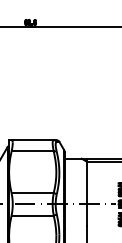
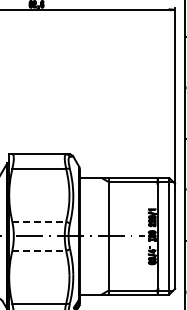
line: (32, 192) -> (39, 221), solid -> dashed
line: (32, 215) -> (39, 250), solid -> dashed

